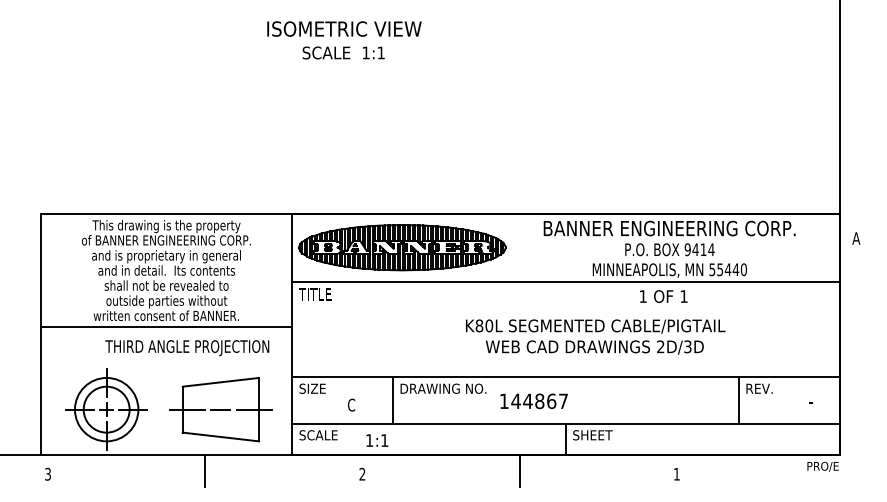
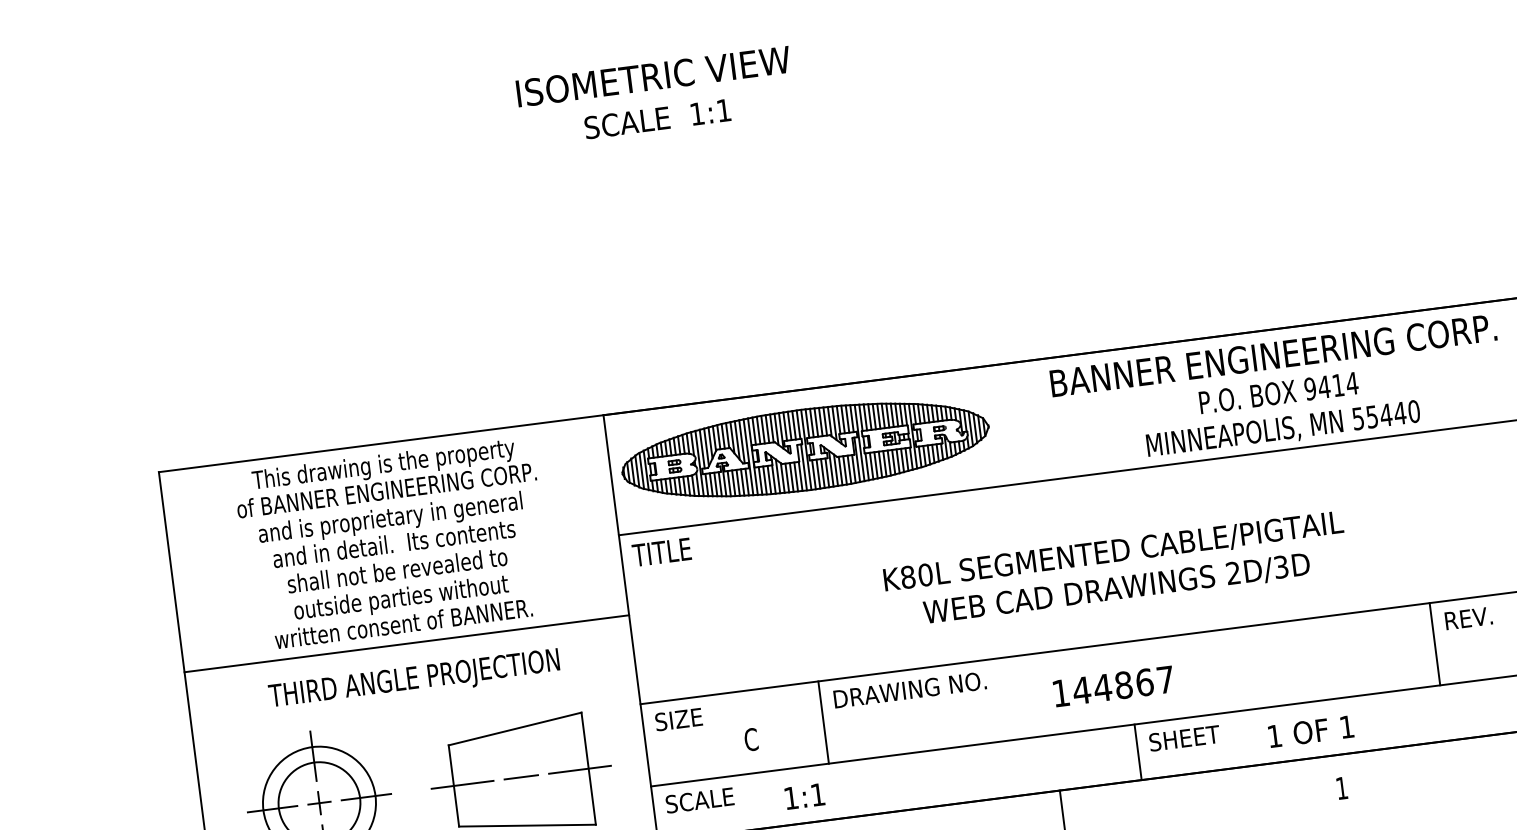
text: (663, 296) -> (1310, 731), moved
text: (595, 336) -> (1115, 569), moved
text: (187, 348) -> (414, 681), moved
text: (533, 401) -> (1112, 686), moved

